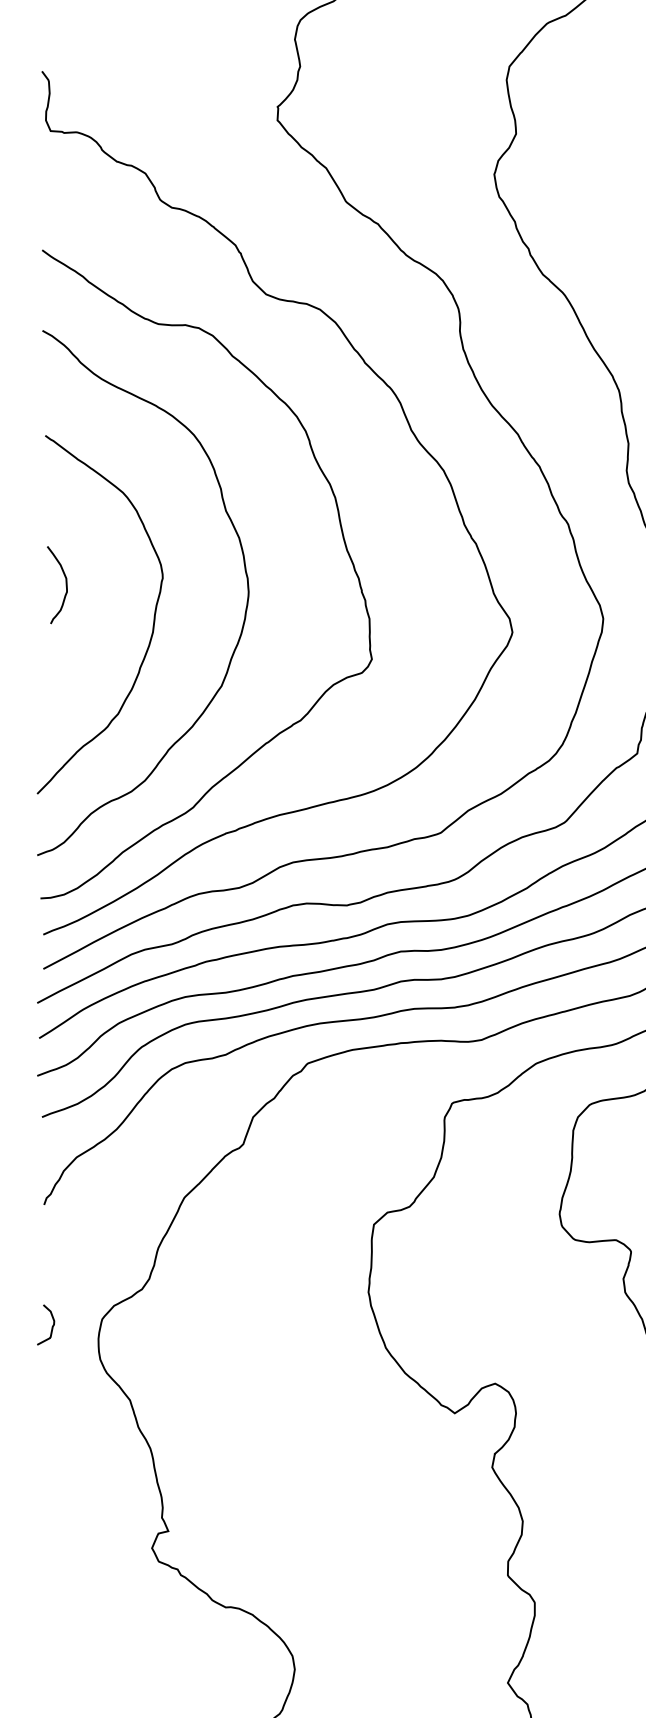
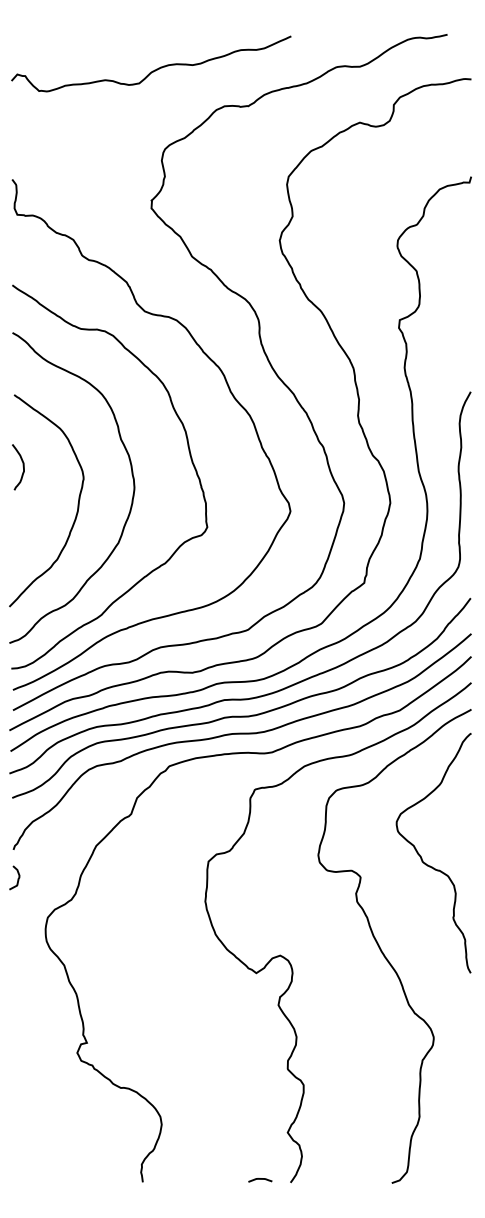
curve: (64, 583) -> (22, 466), moved
curve: (50, 1325) -> (17, 878), moved

